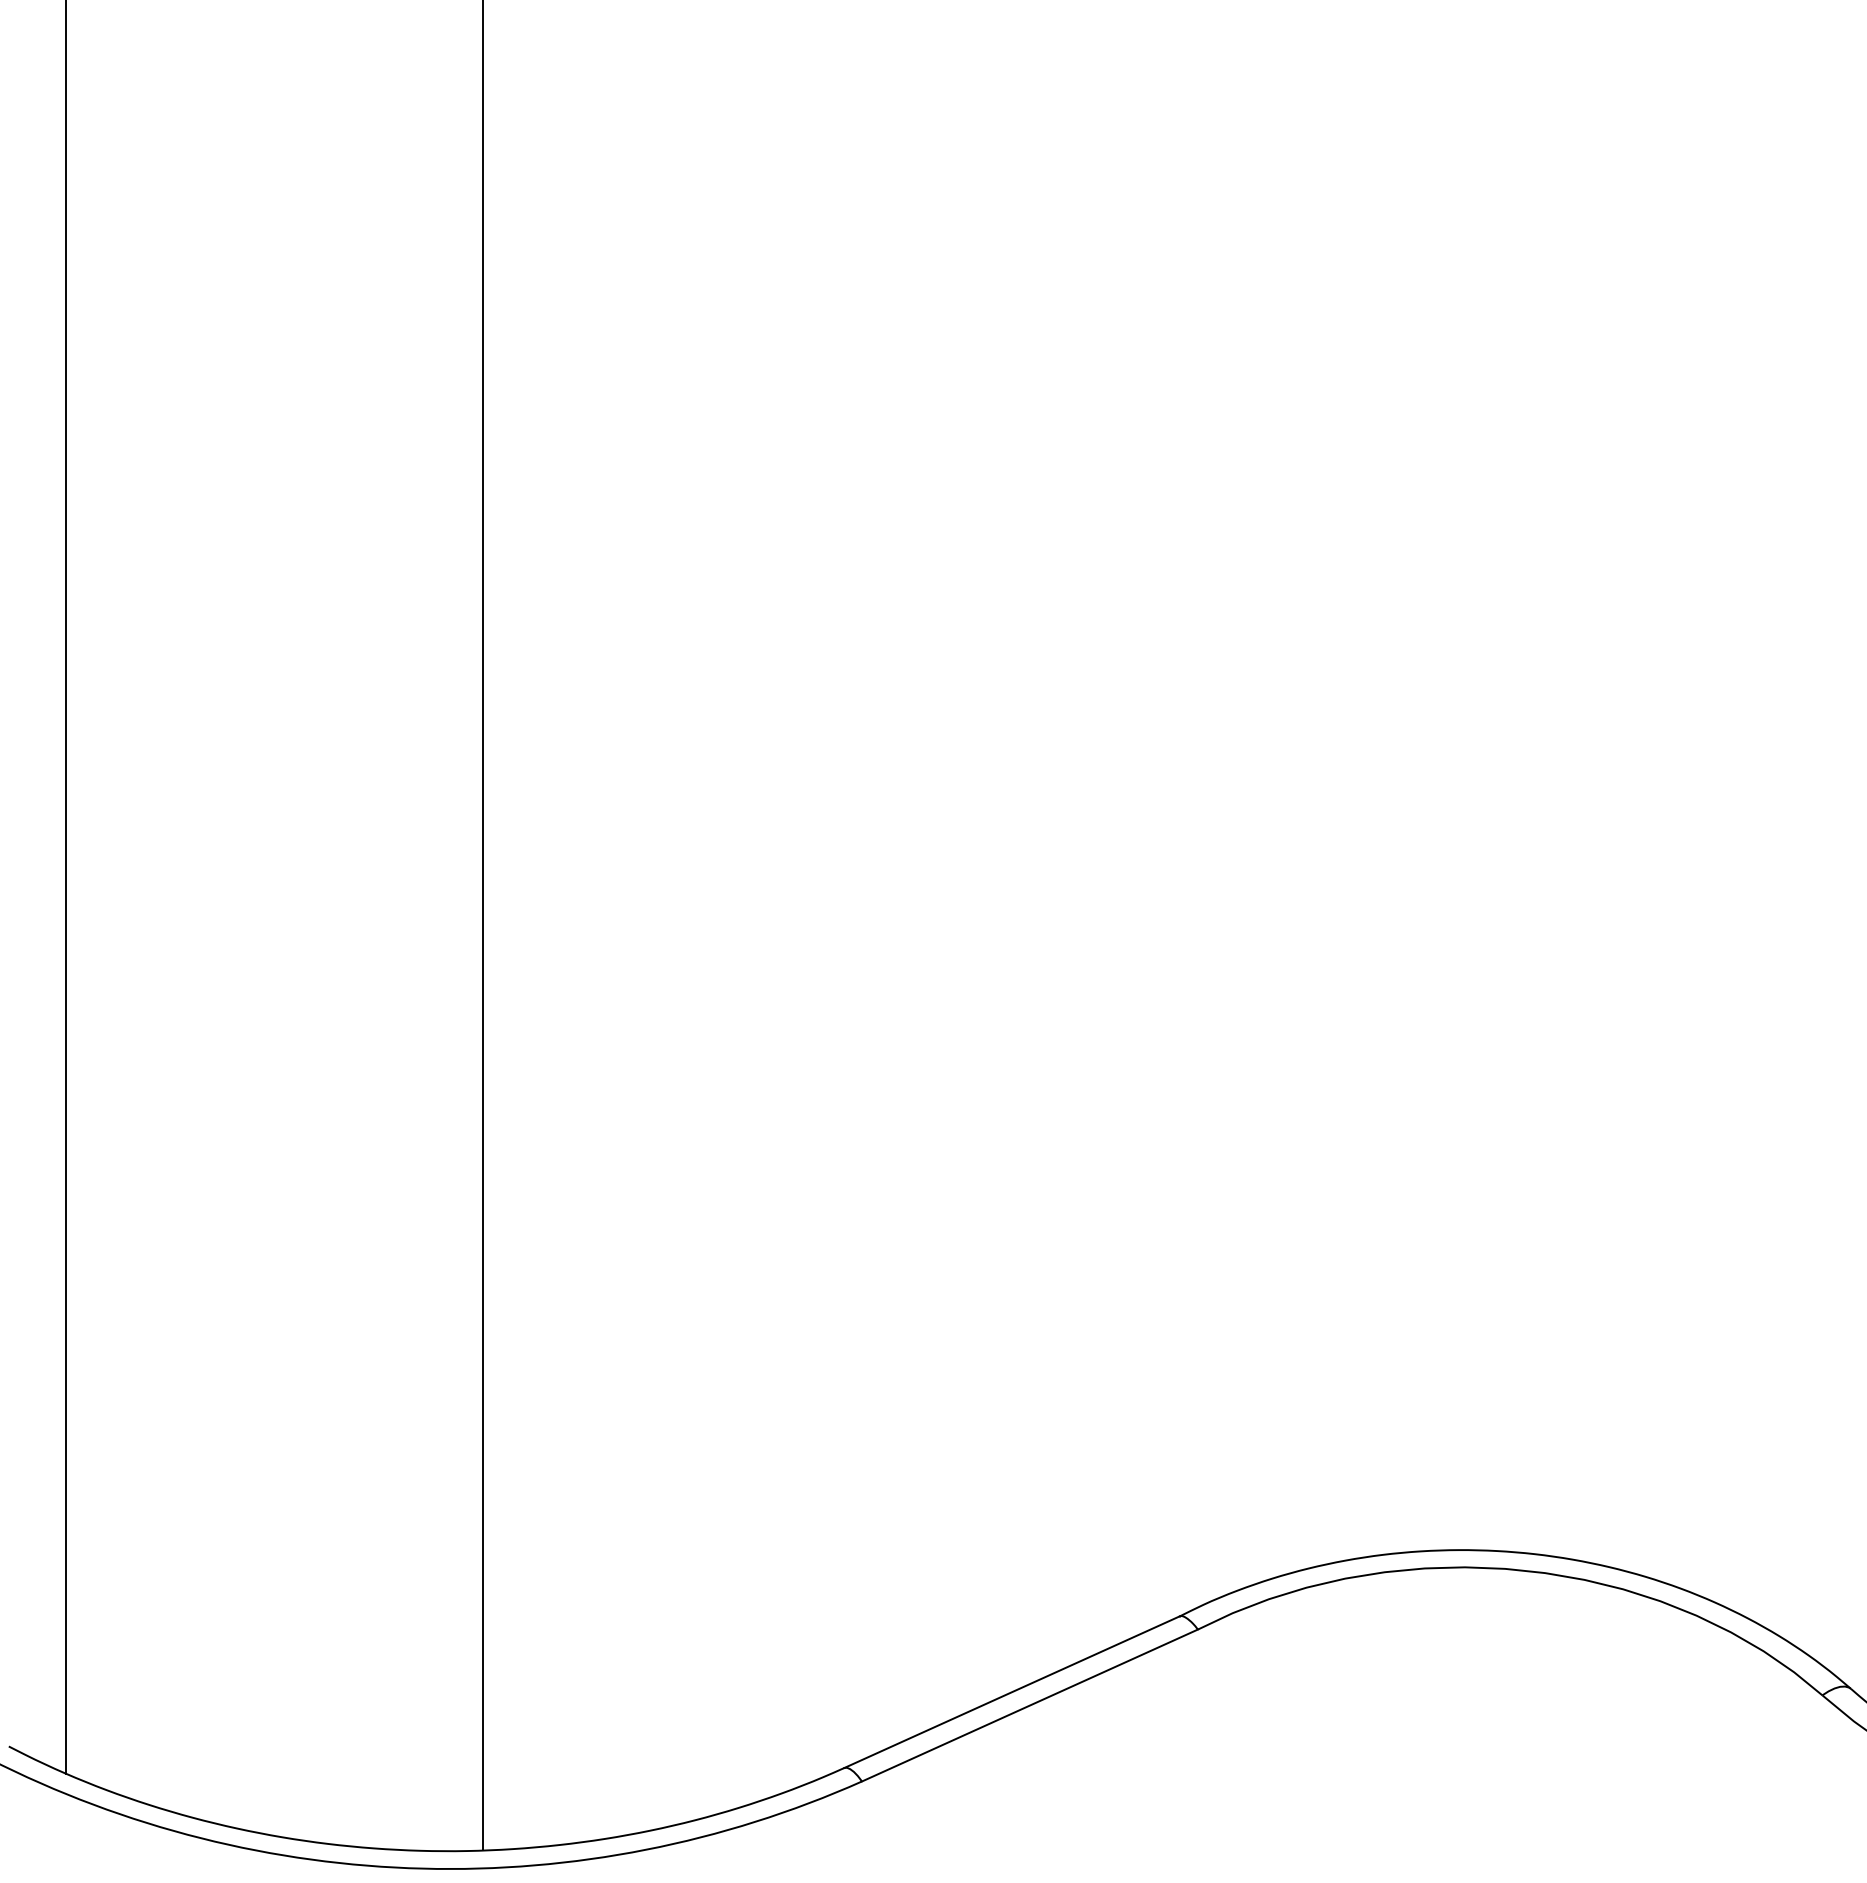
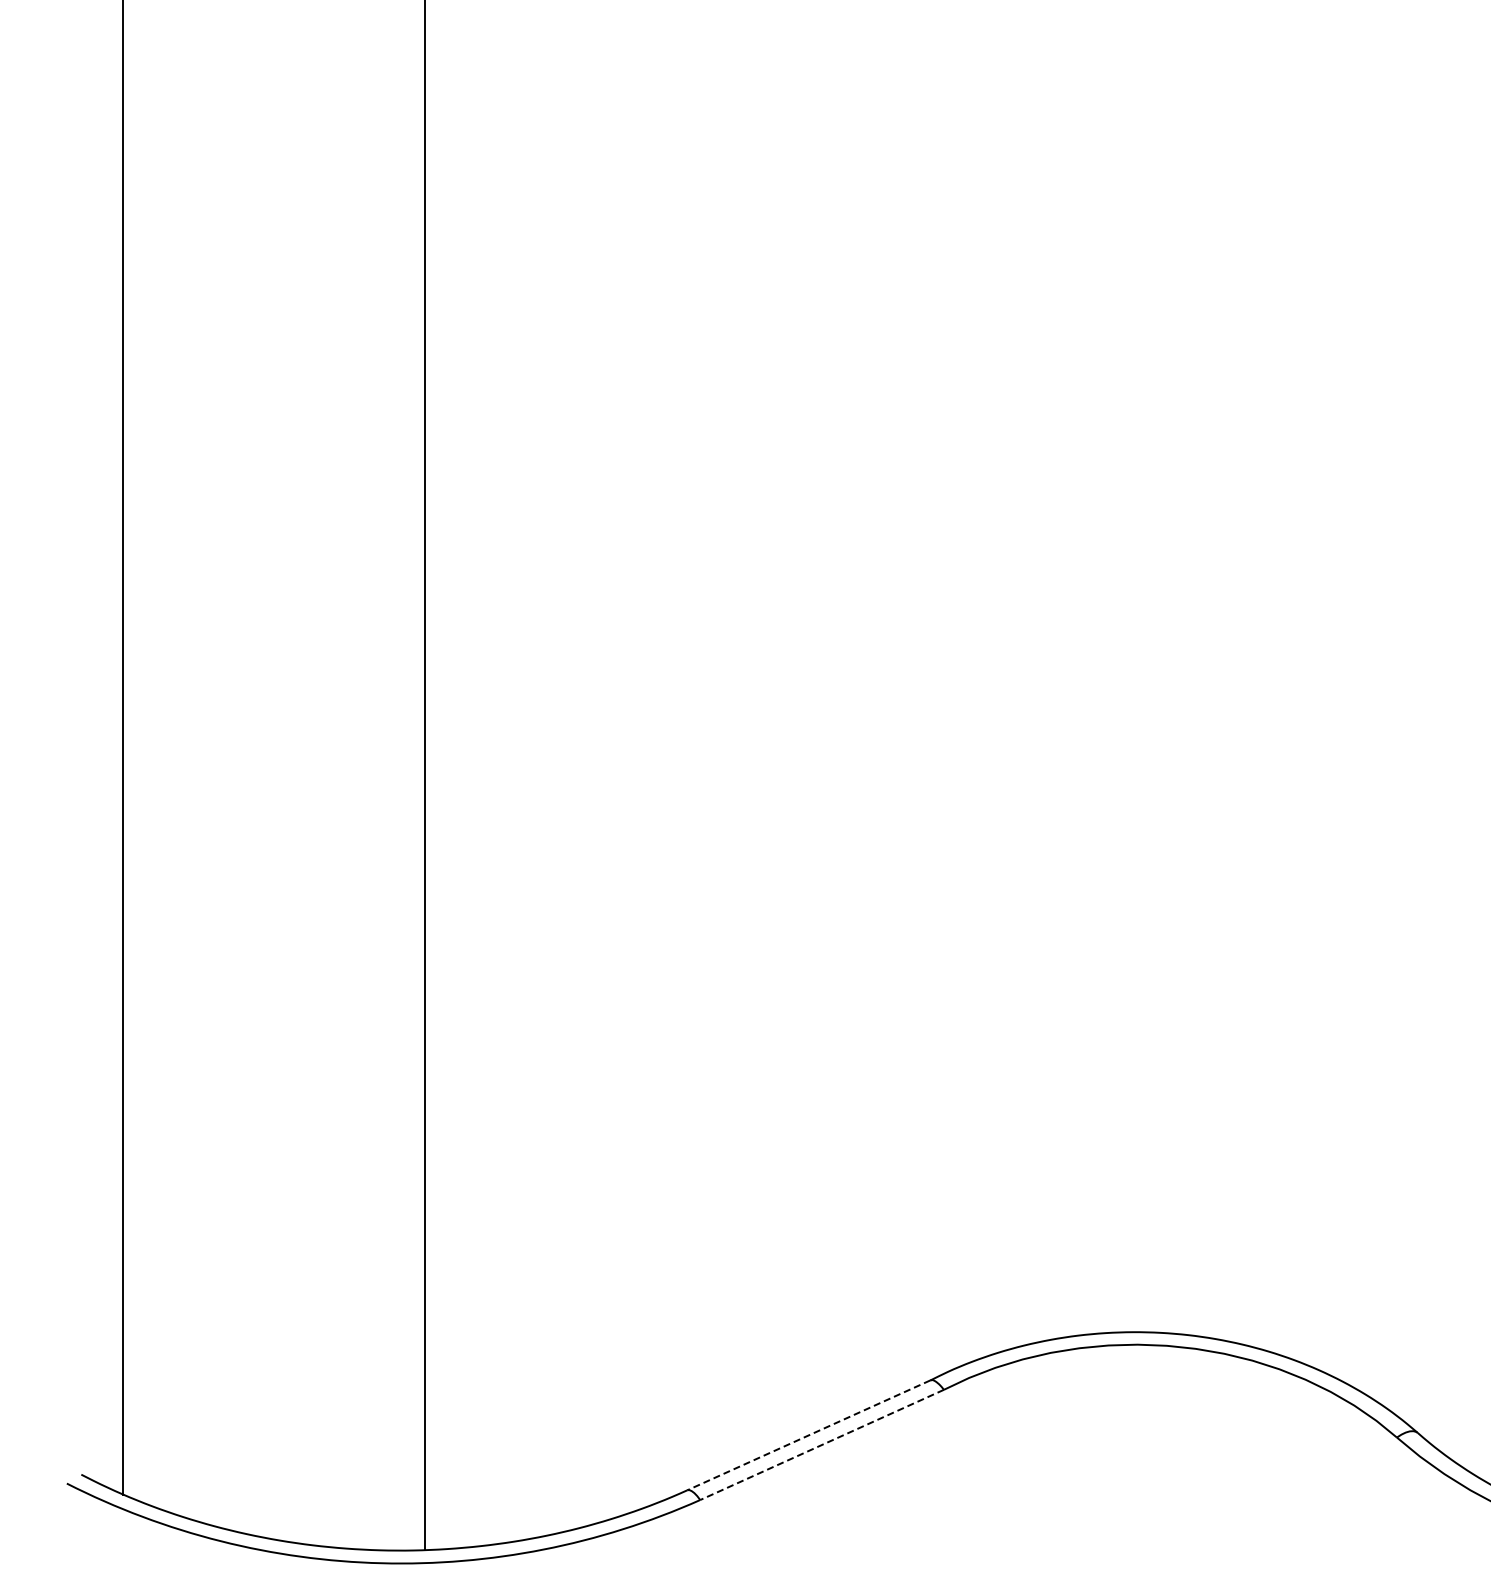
line: (1011, 1692) -> (808, 1435), solid -> dashed
line: (1030, 1704) -> (822, 1444), solid -> dashed

